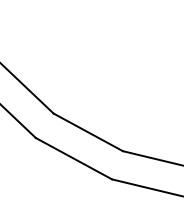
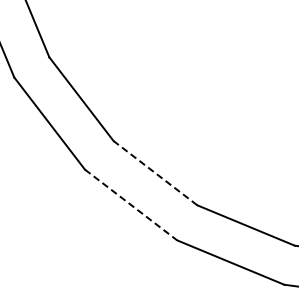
line: (88, 132) -> (155, 173), solid -> dashed
line: (74, 159) -> (131, 205), solid -> dashed

